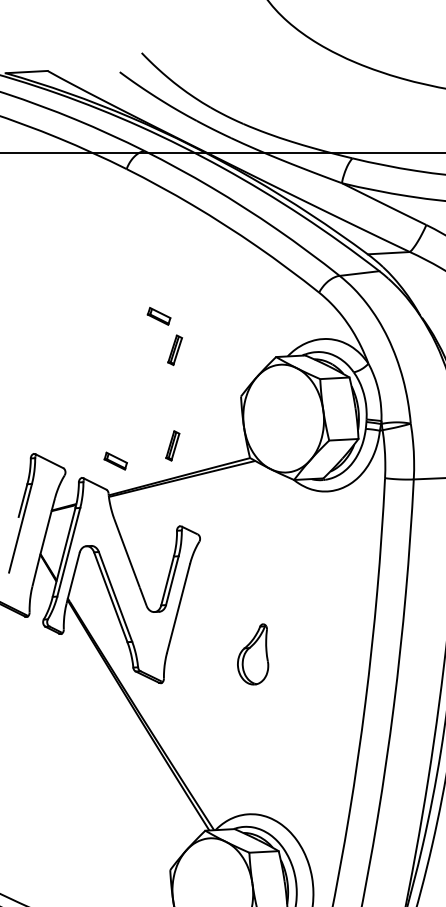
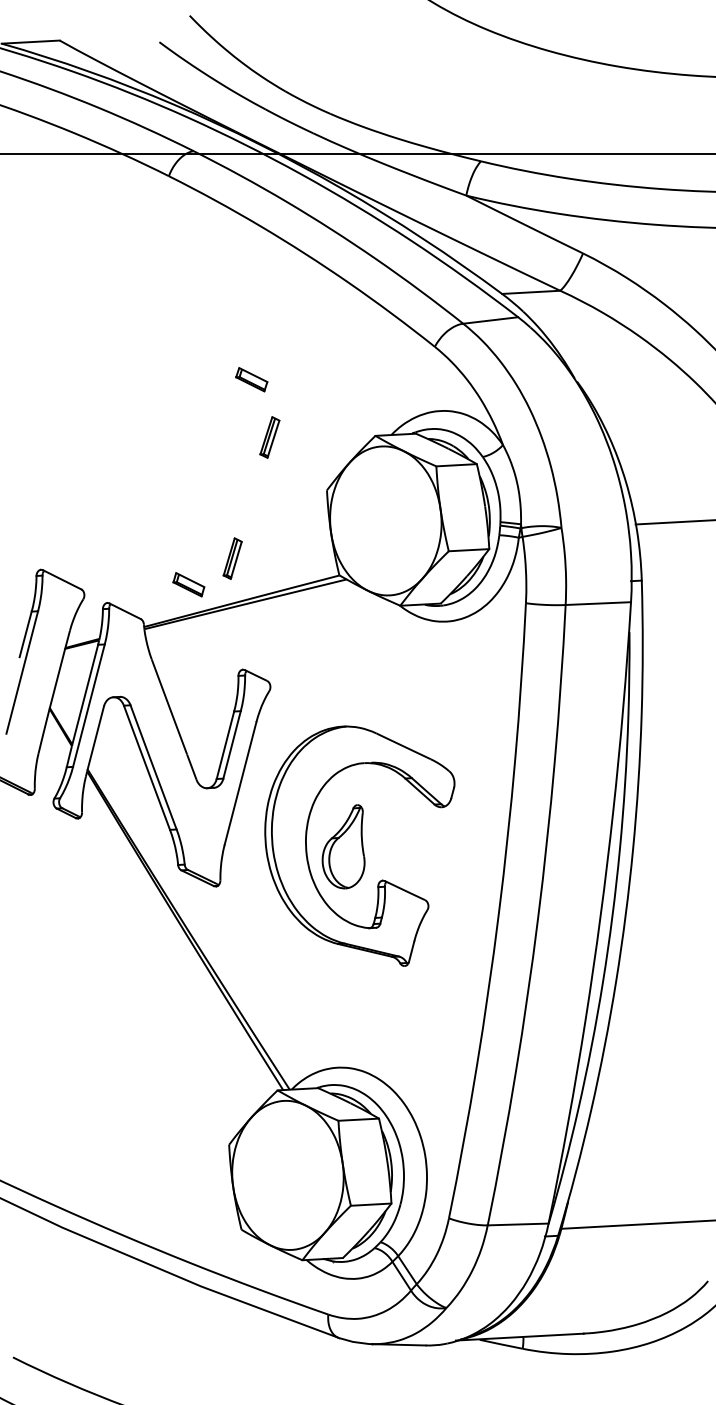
part: (158, 316) -> (251, 379), moved
part: (174, 350) -> (269, 437), moved
part: (115, 460) -> (188, 584), moved
part: (279, 678) -> (380, 880), added

